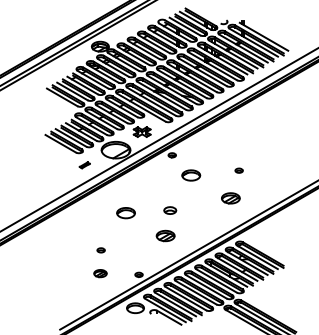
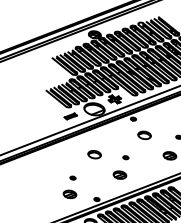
part: (84, 165) -> (70, 116), size x1.67
part: (169, 210) -> (125, 157), size x0.62
part: (100, 273) -> (70, 194), size x1.43

